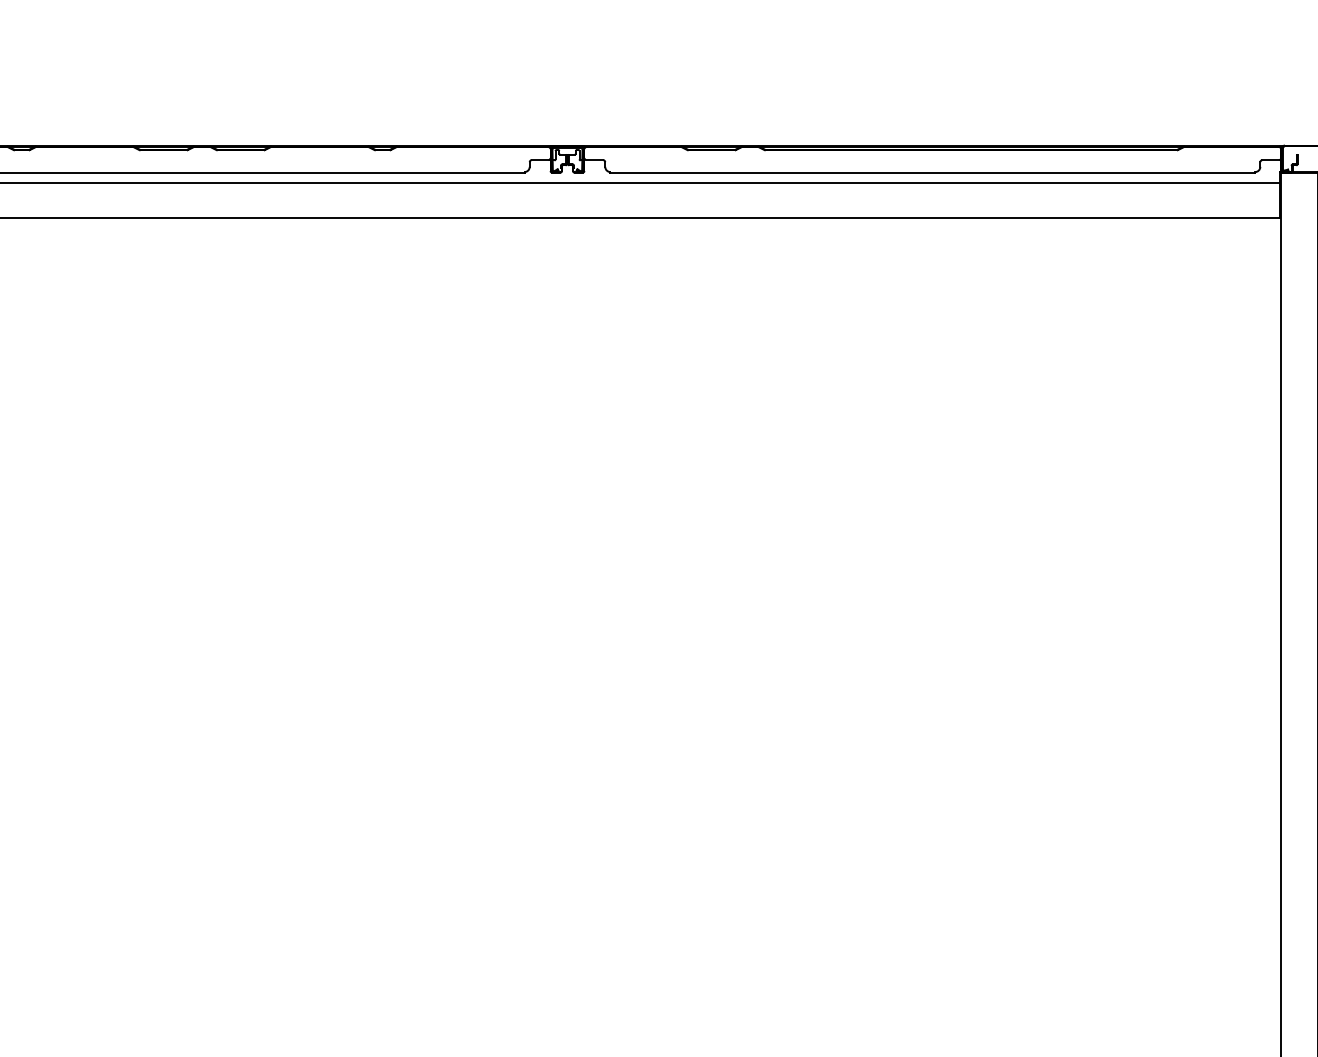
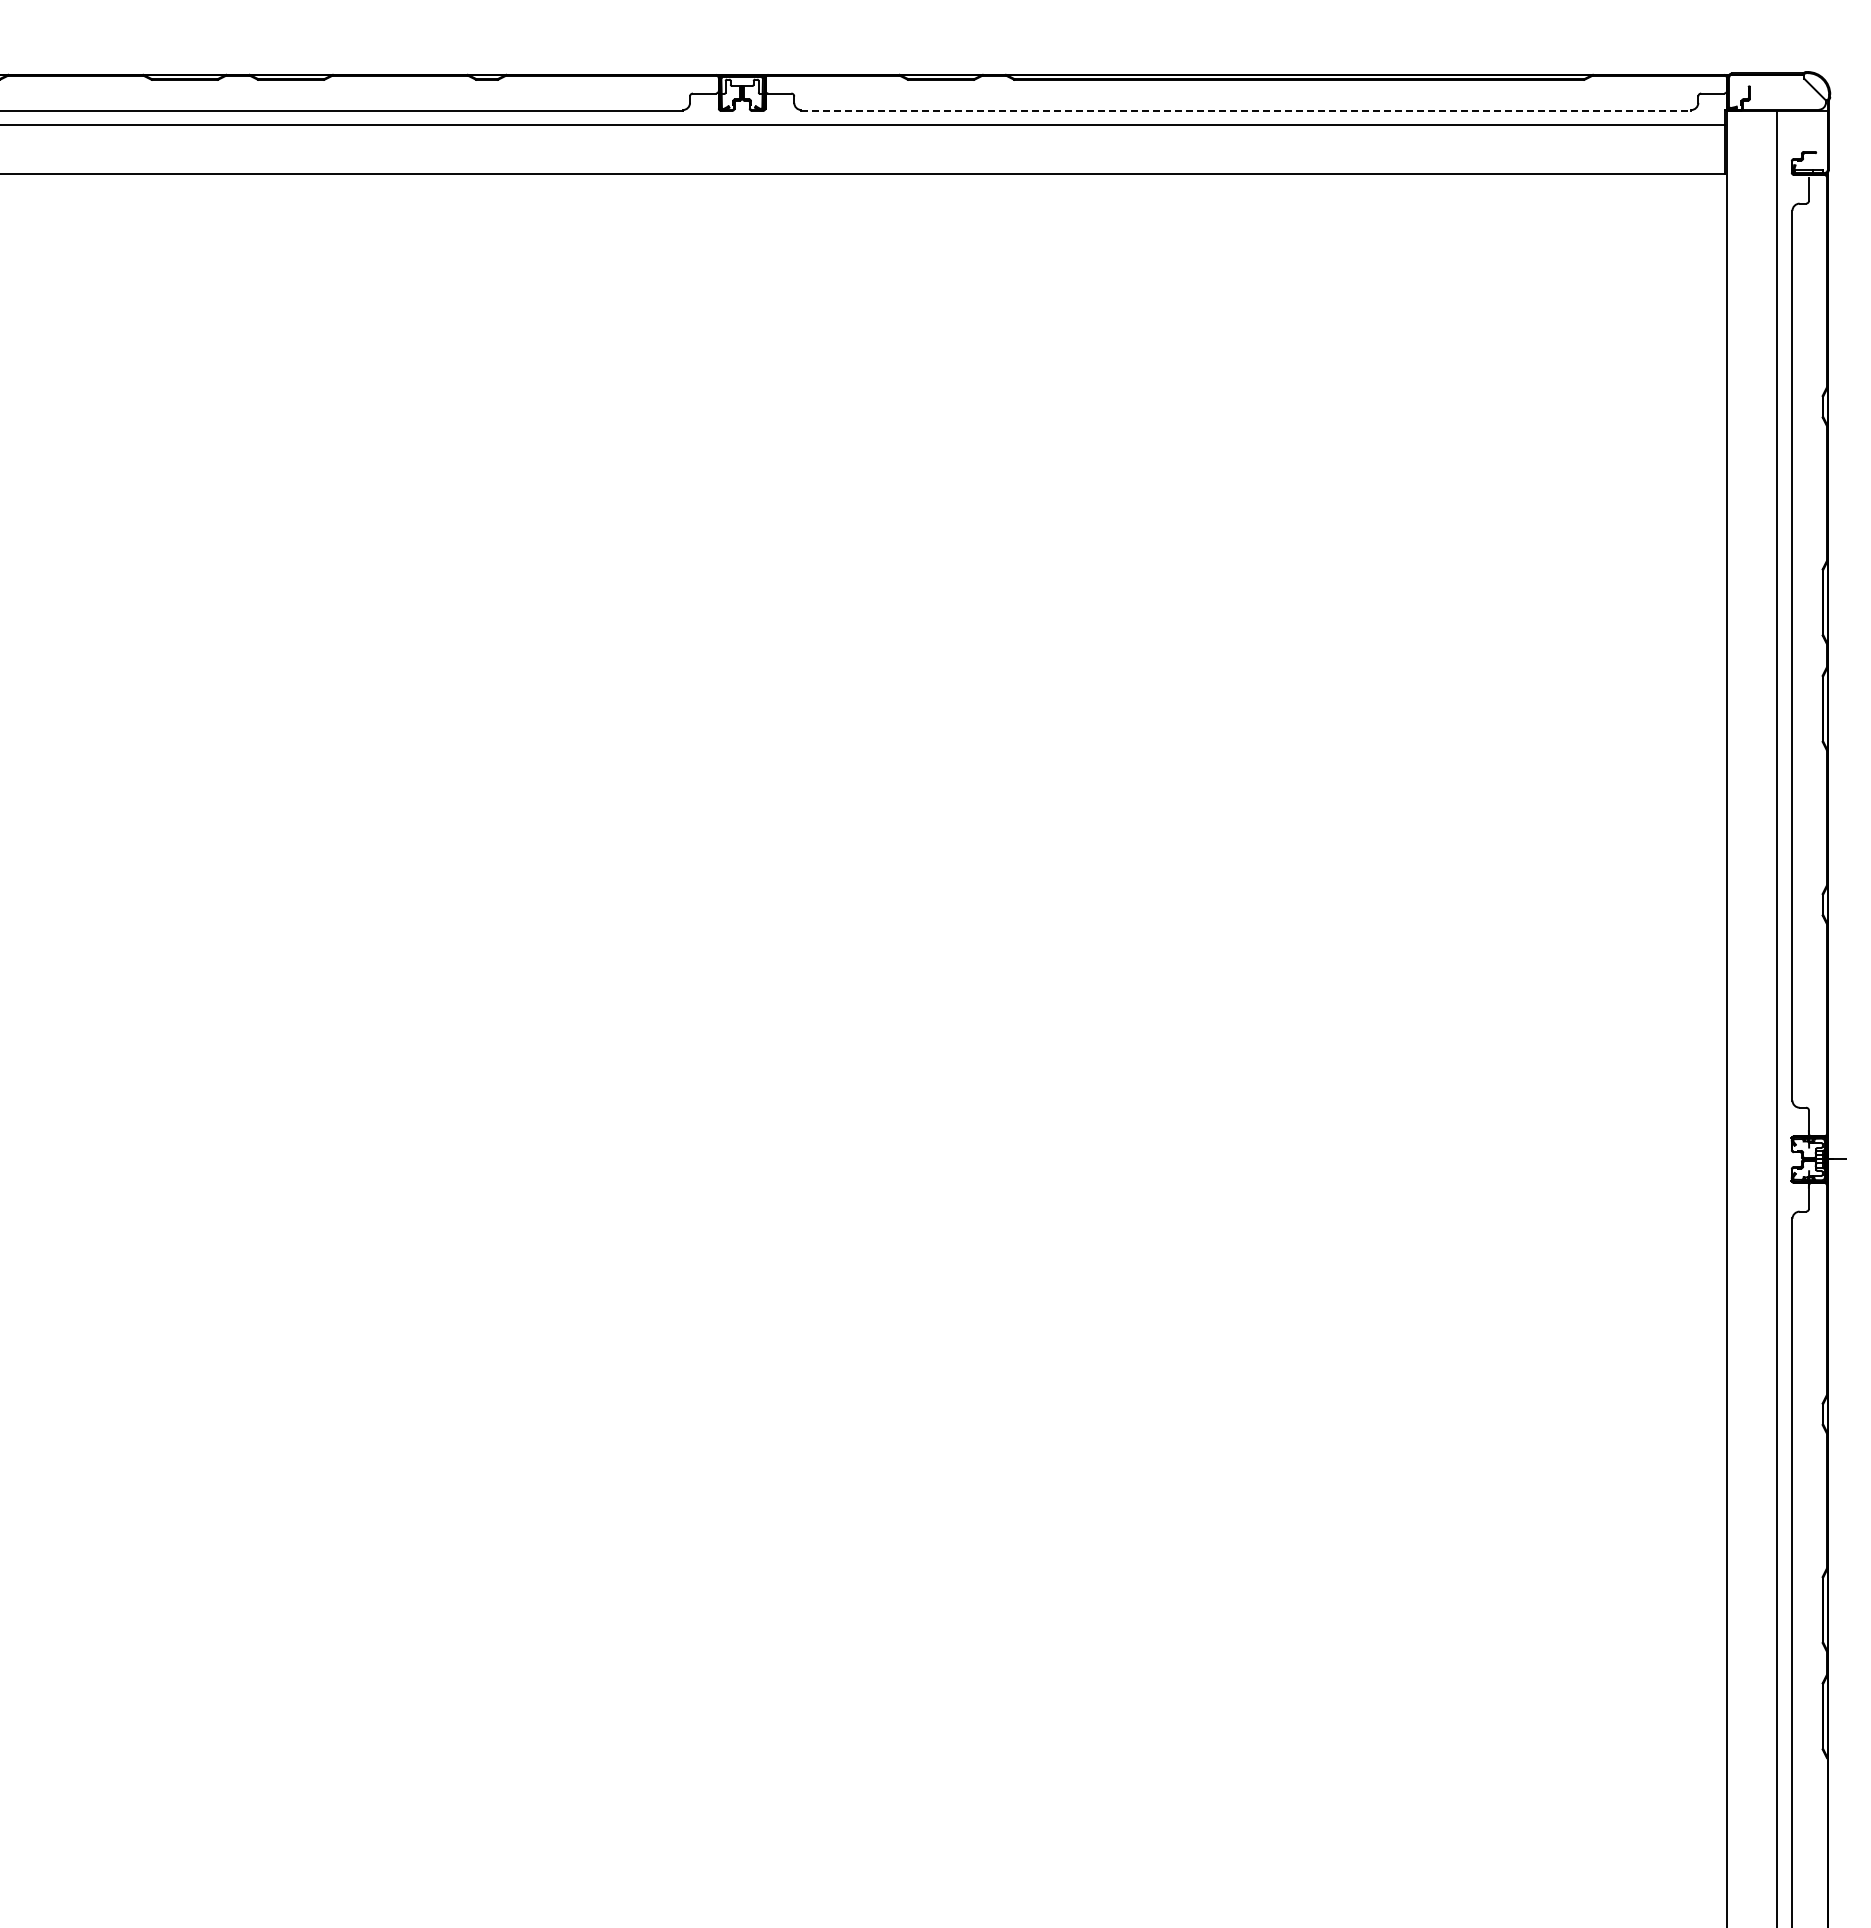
line: (932, 172) -> (1246, 110), solid -> dashed

